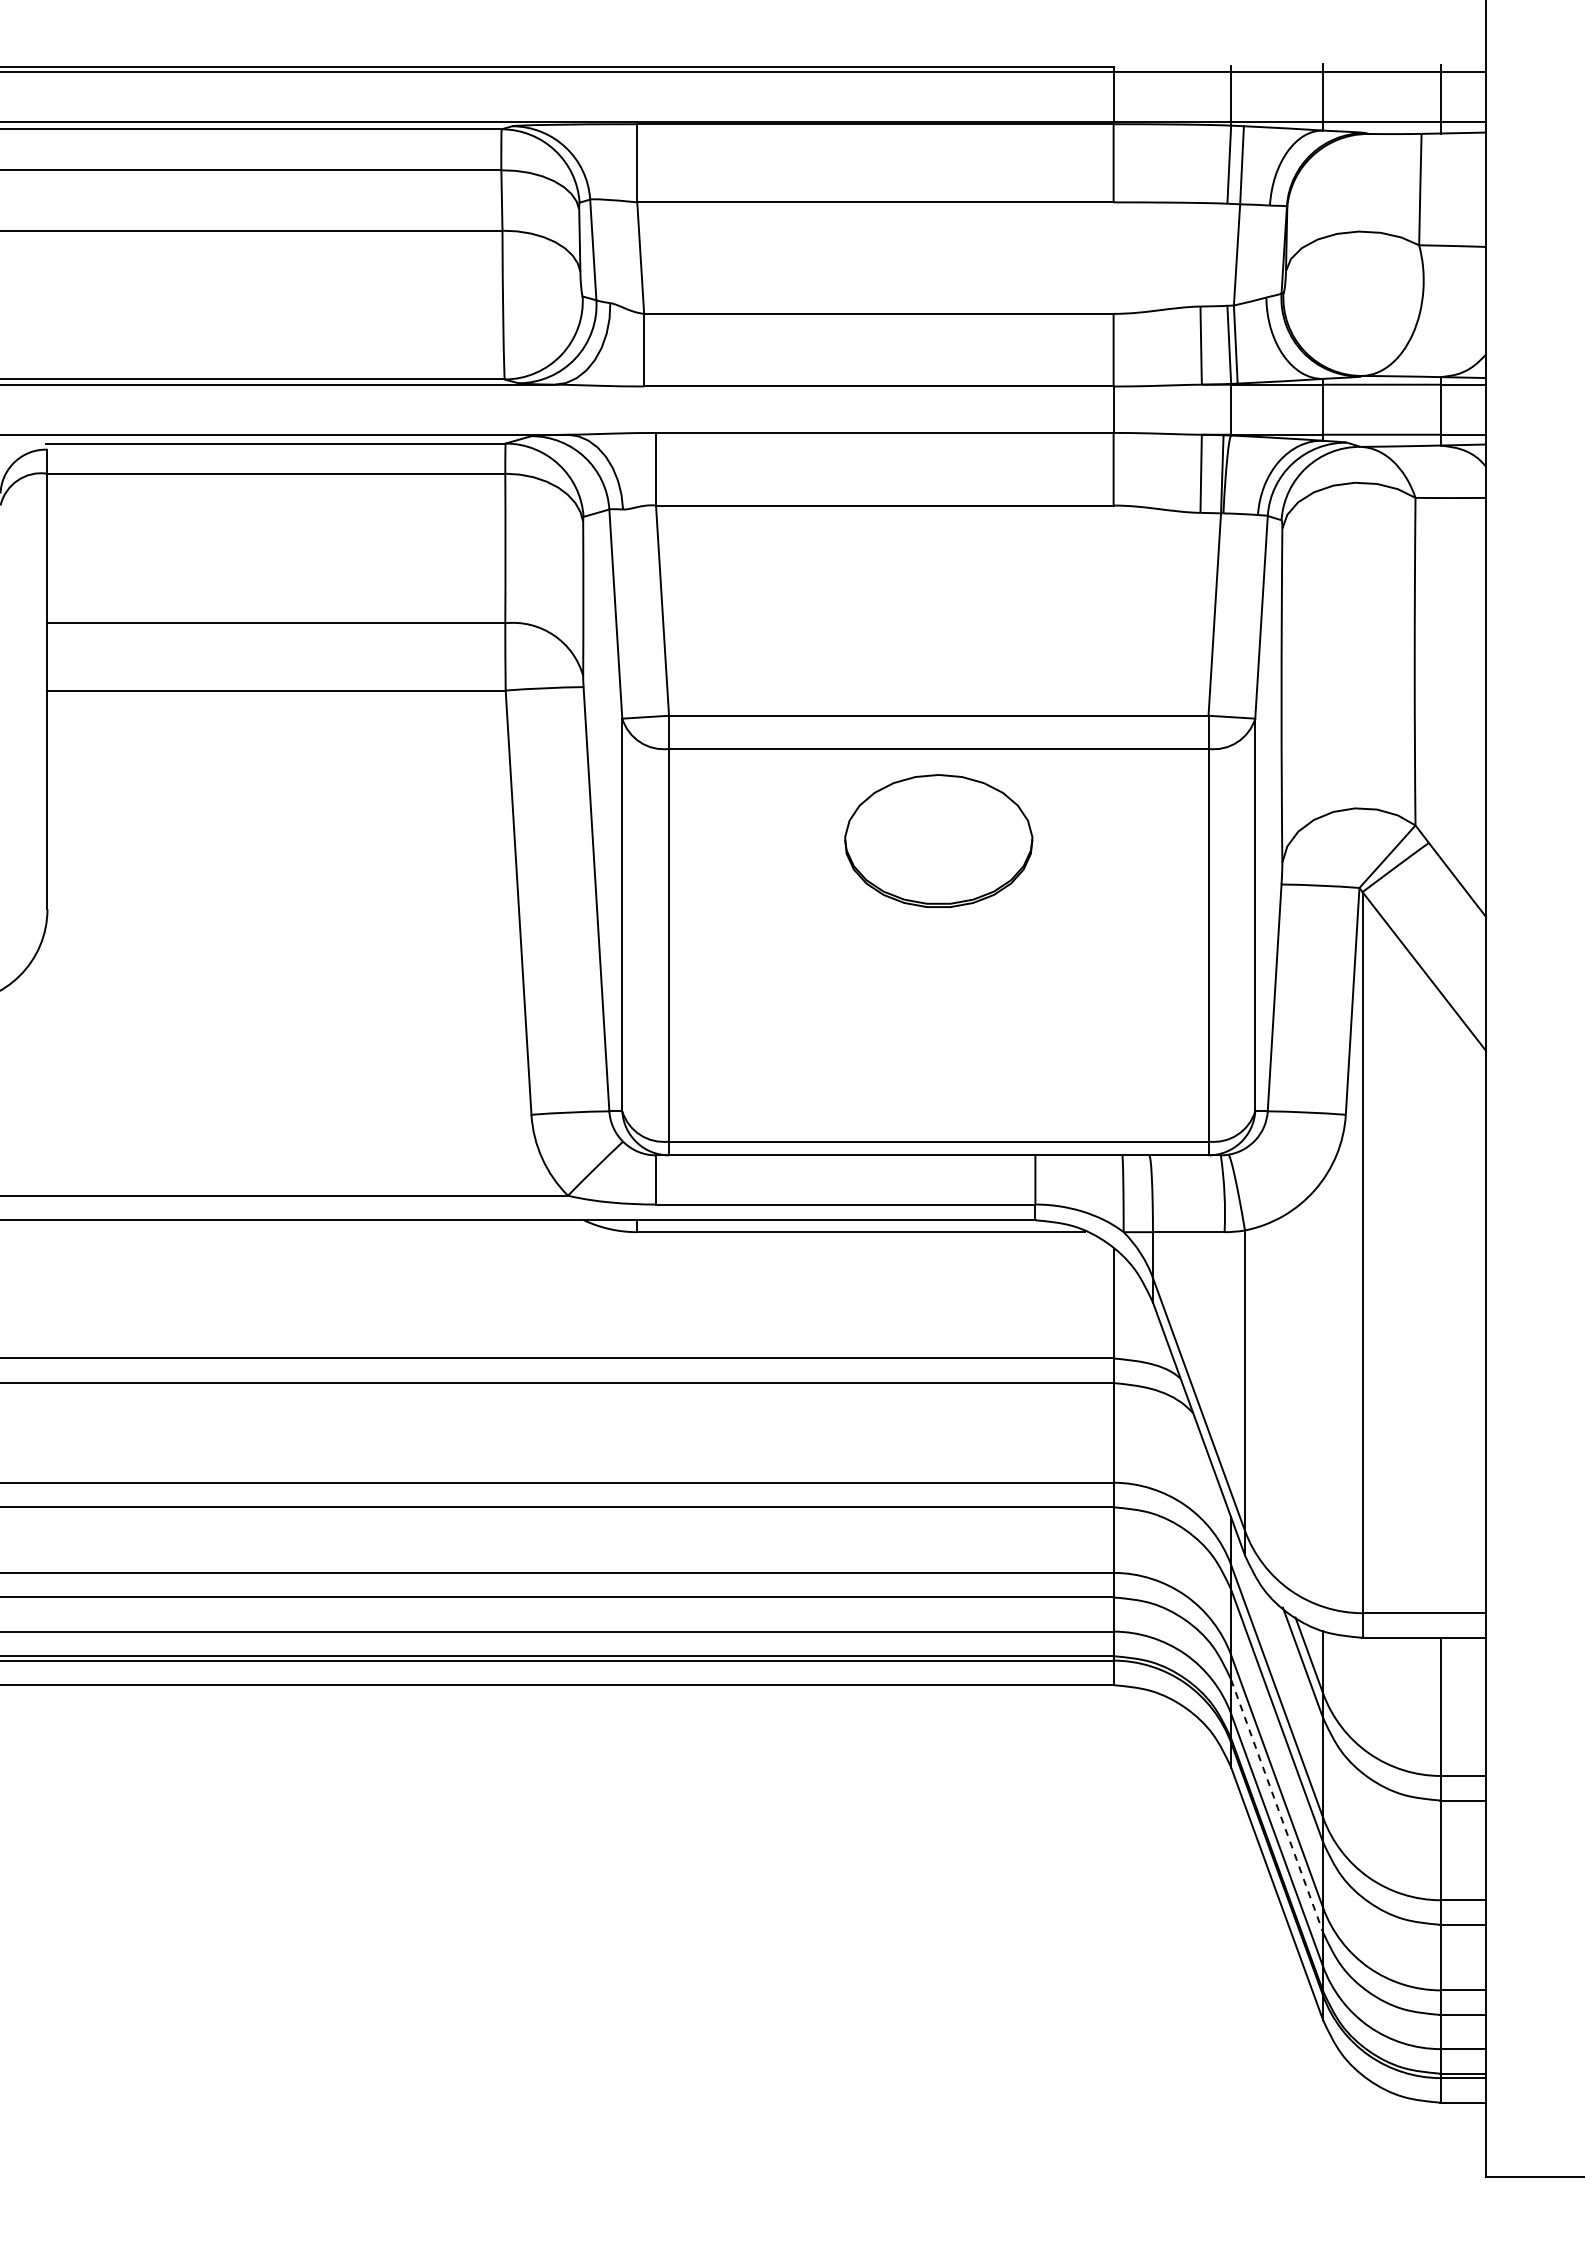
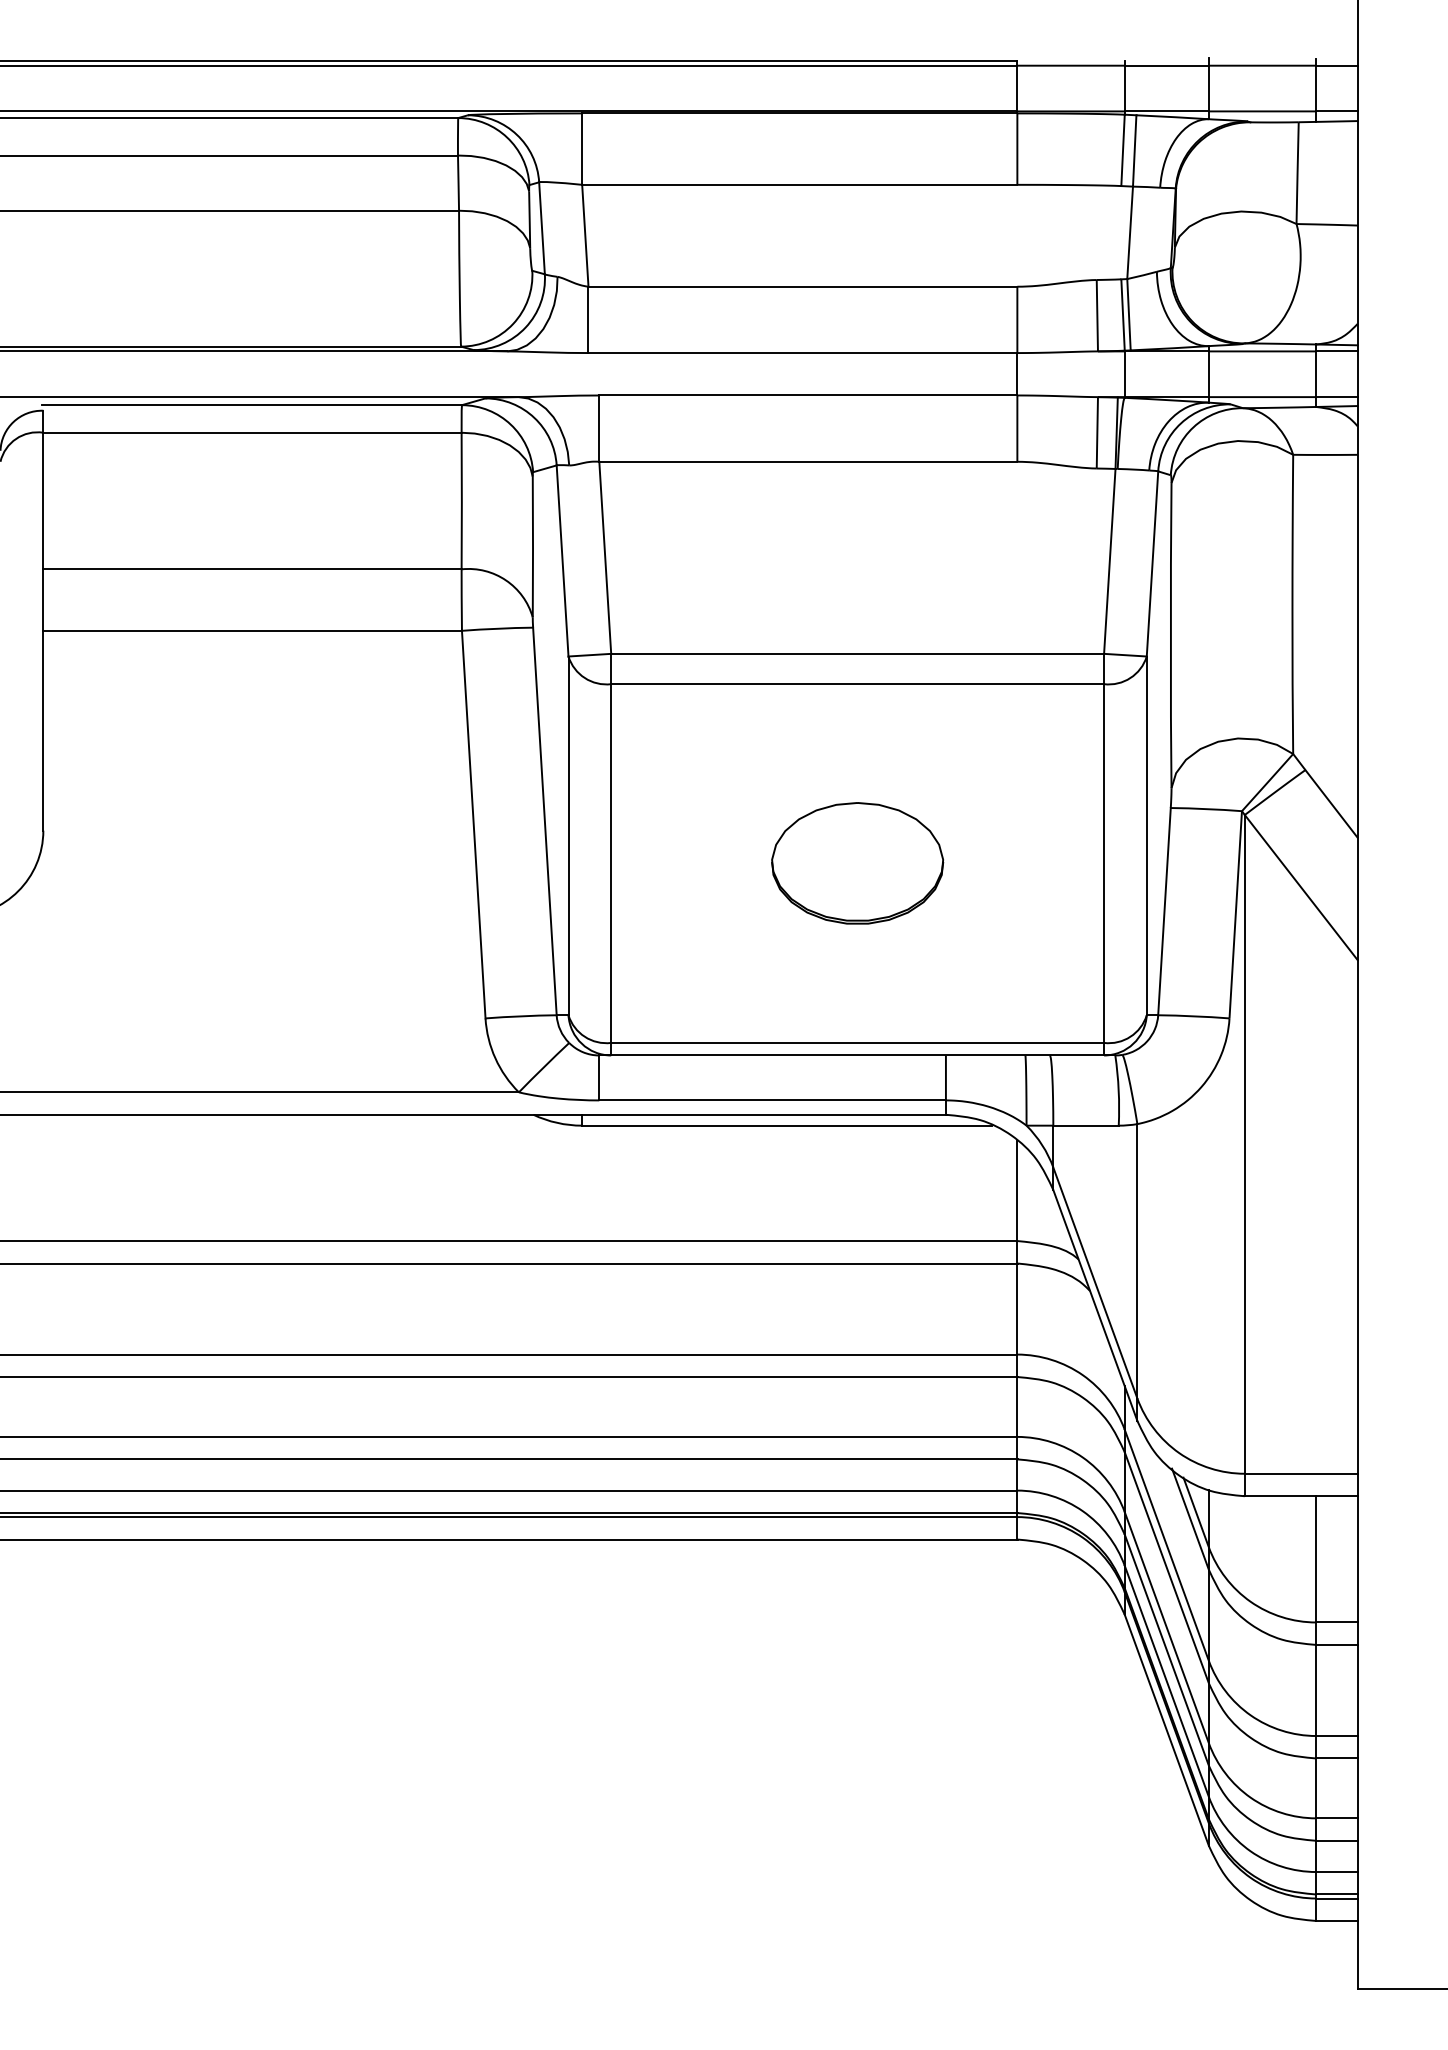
part: (938, 840) -> (857, 862), moved
line: (1277, 1806) -> (1167, 1650), dashed -> solid

